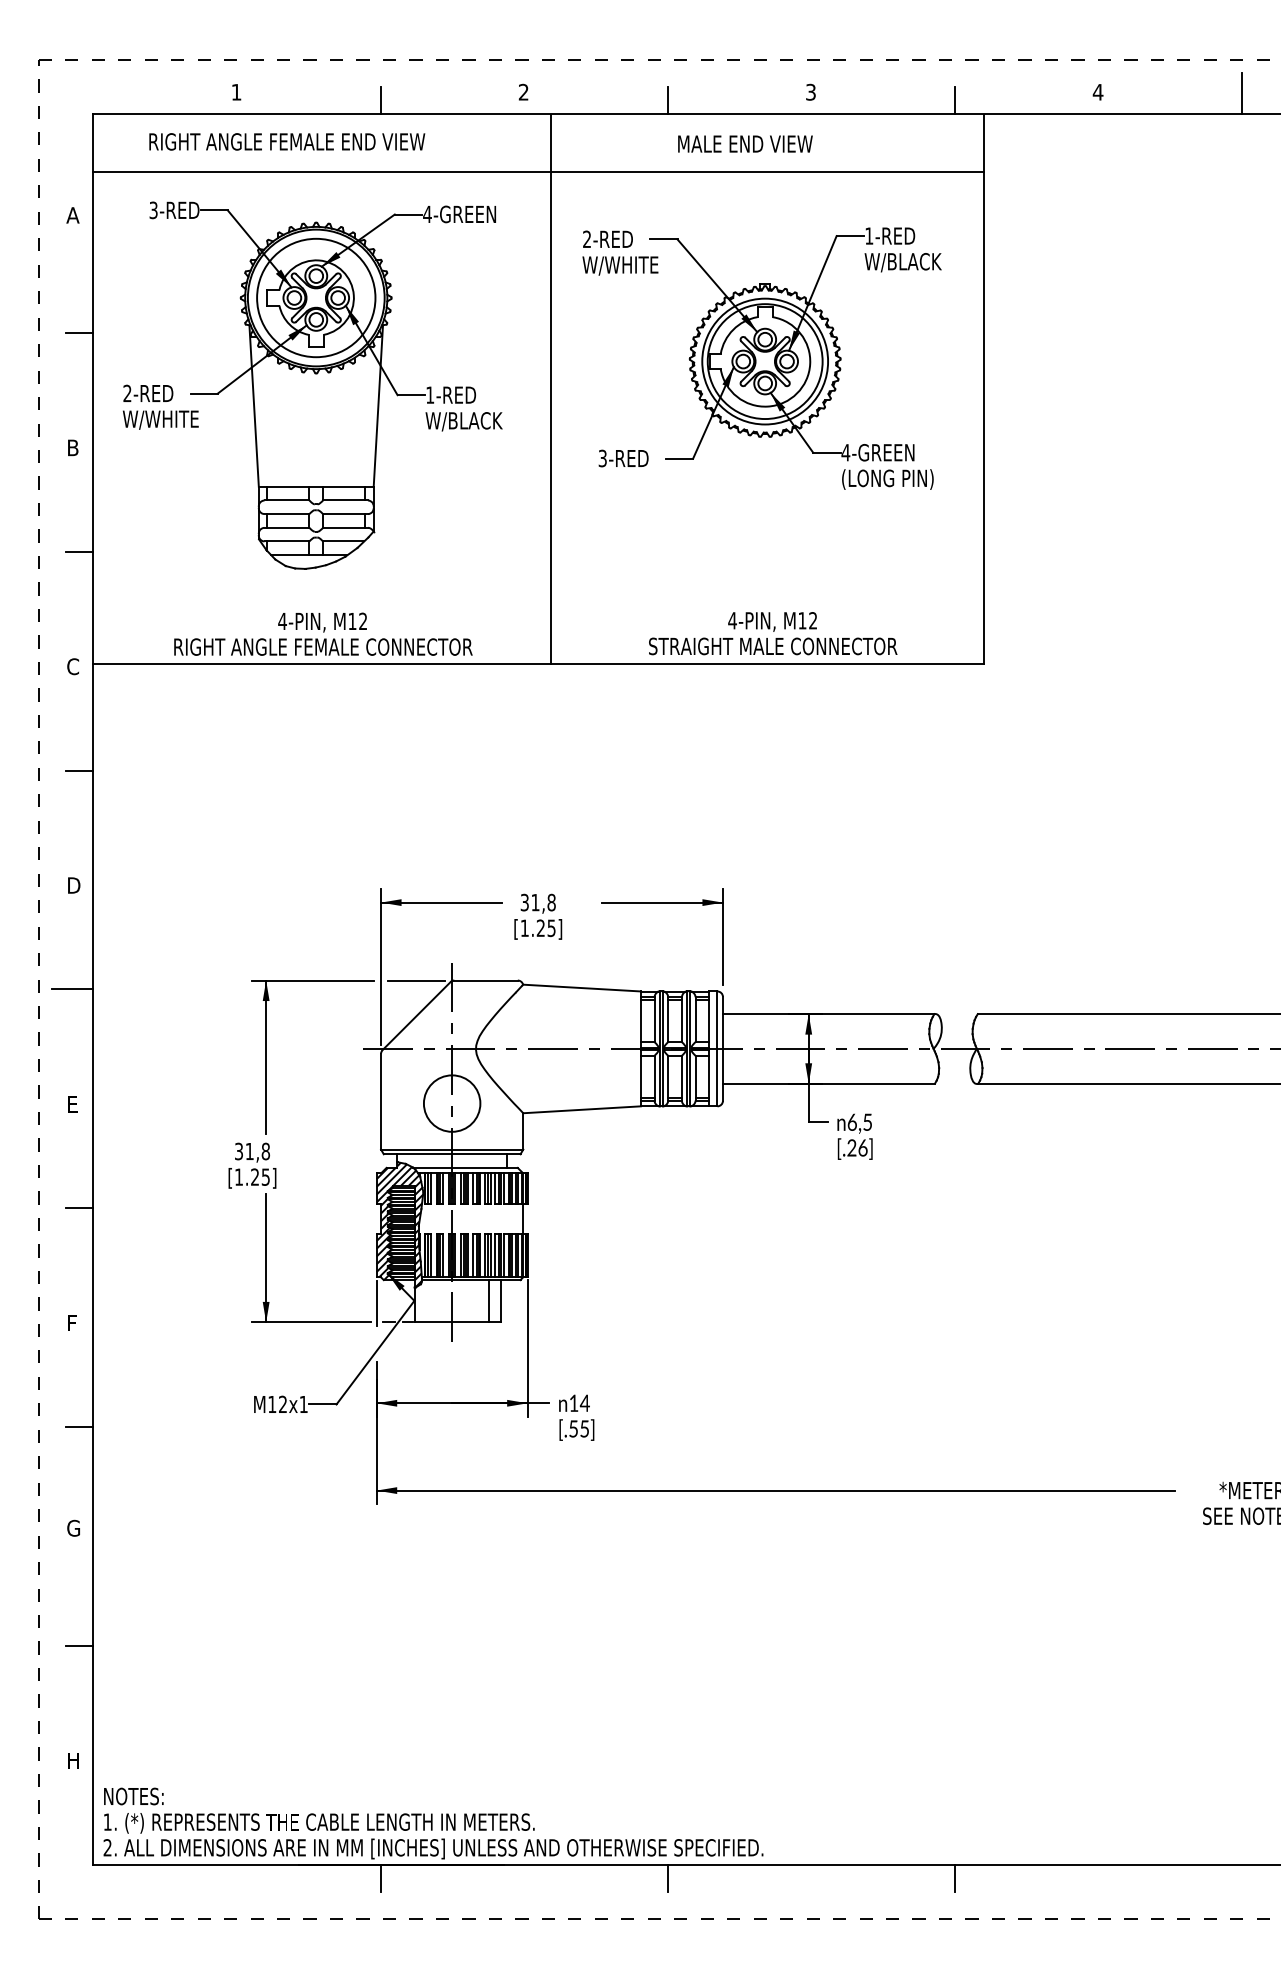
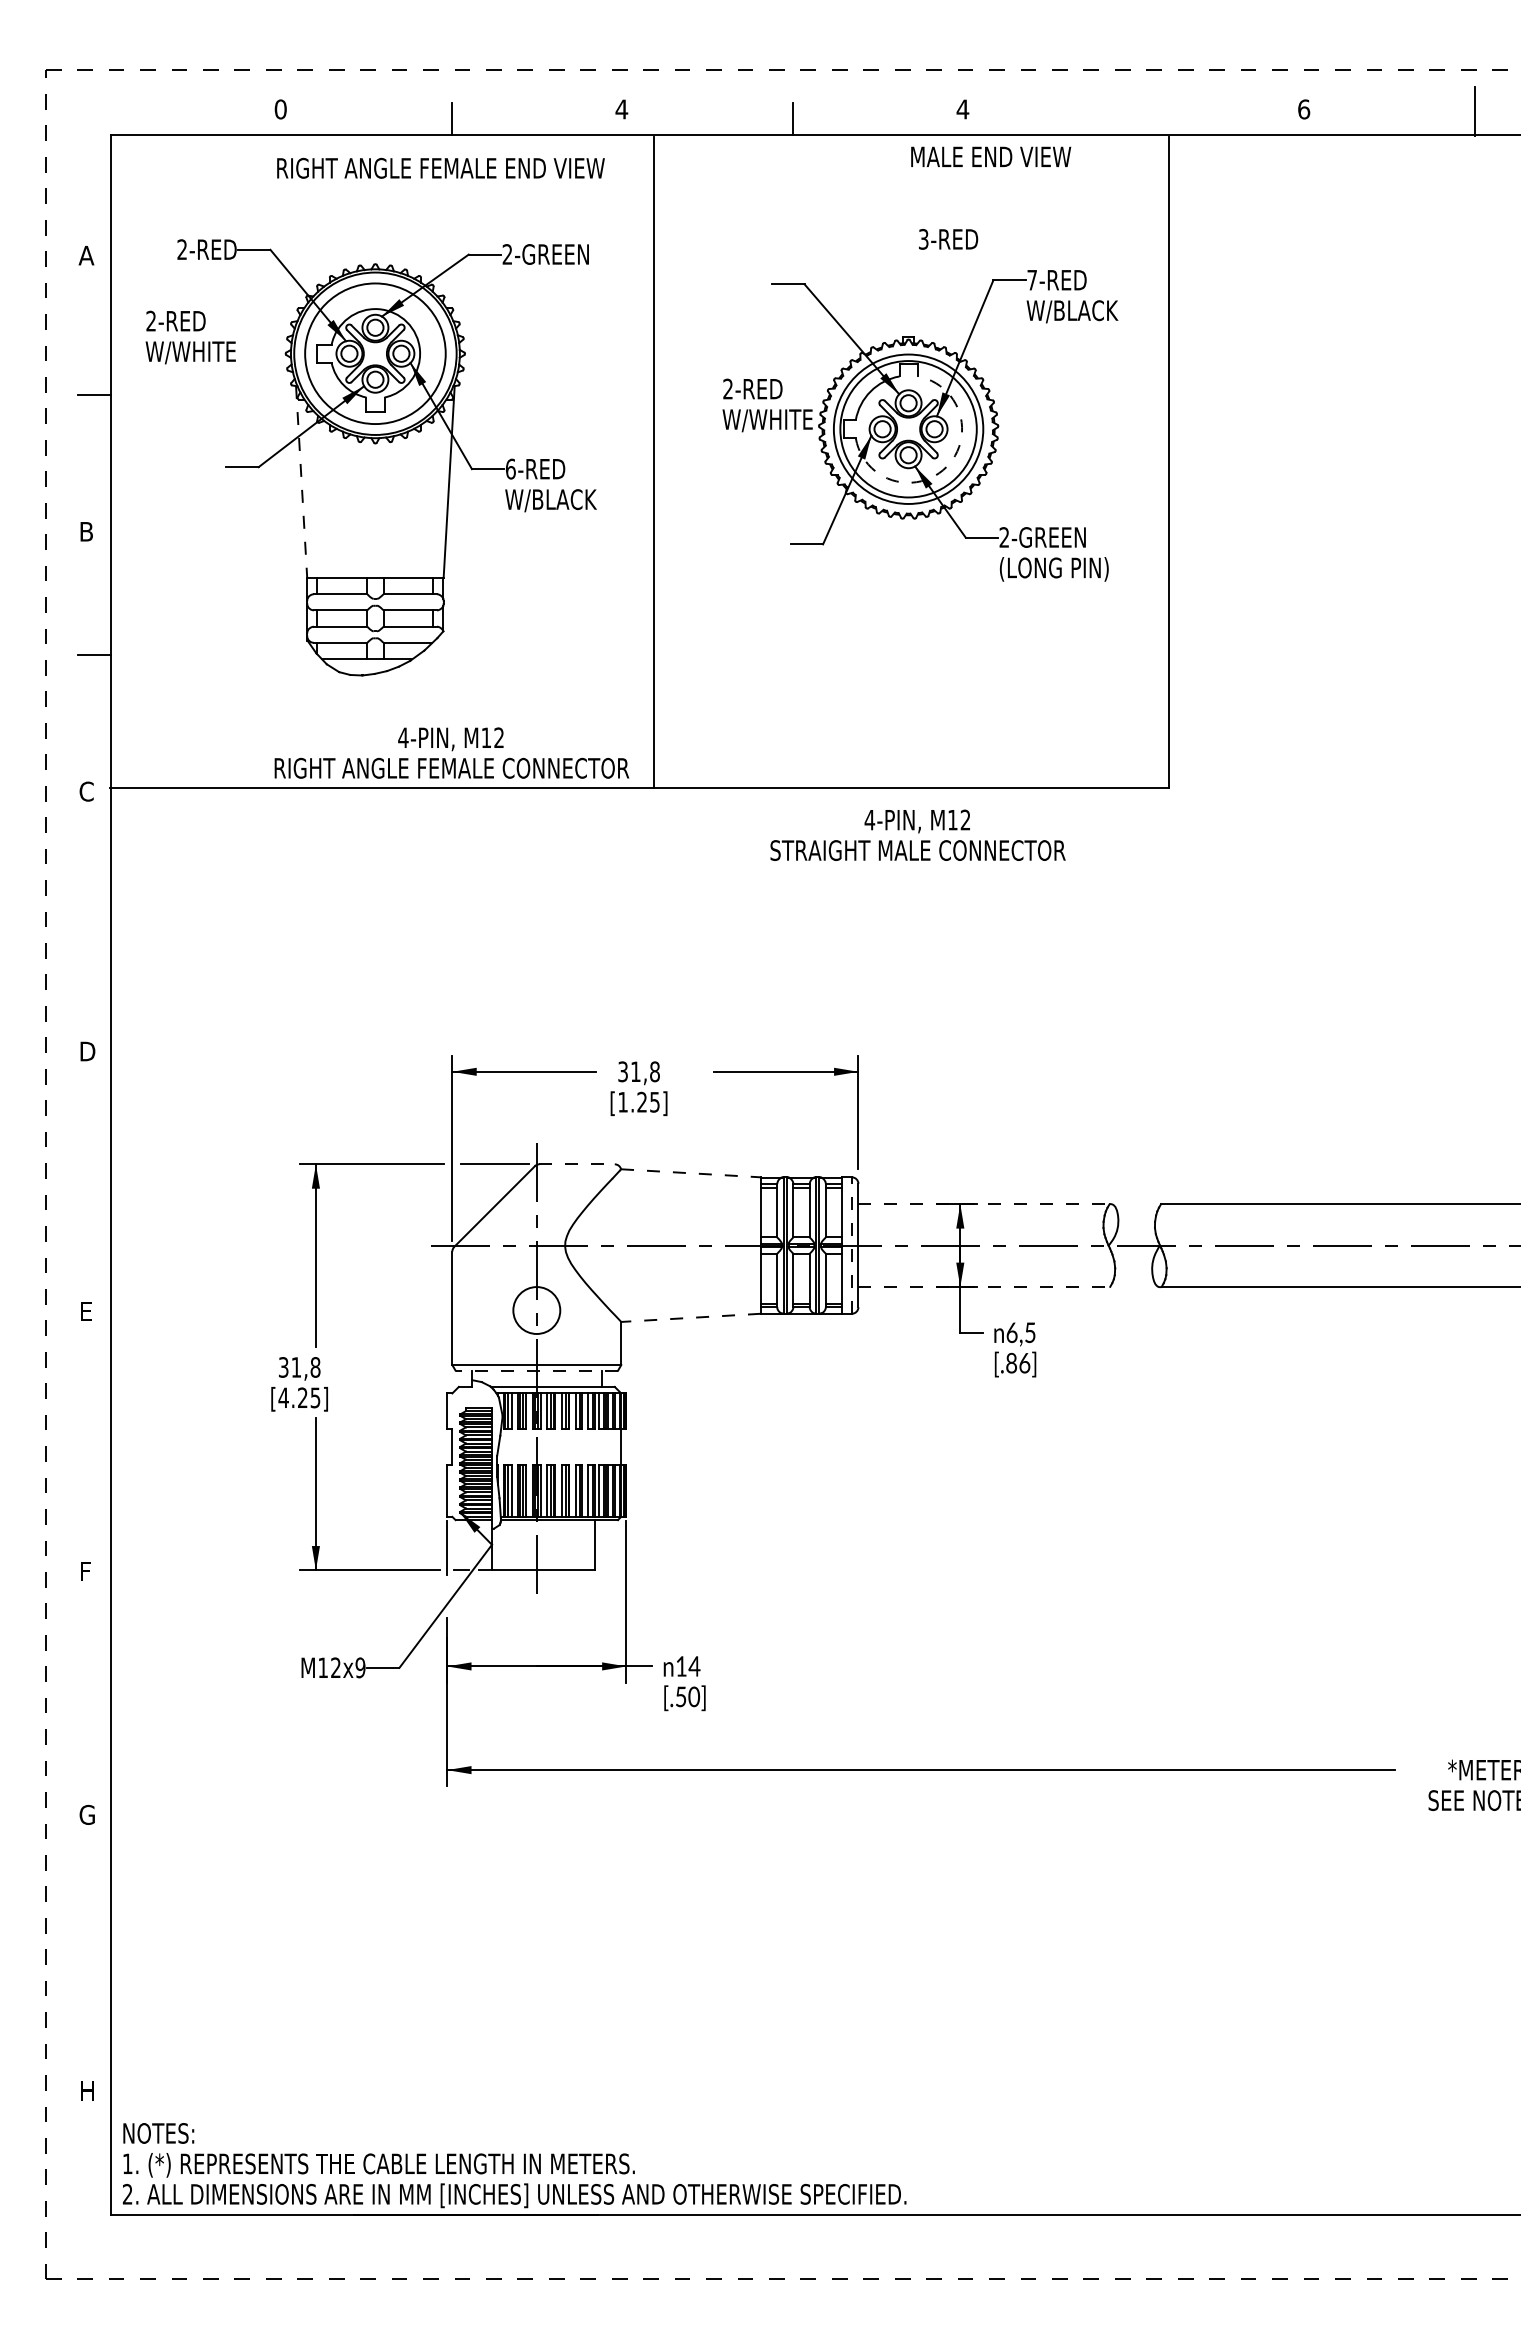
text: (236, 92) -> (280, 109), 1 -> 0
text: (523, 92) -> (621, 109), 2 -> 4
text: (810, 92) -> (962, 109), 3 -> 4
text: (1097, 92) -> (1303, 109), 4 -> 6
line: (955, 99) -> (1134, 118), removed
text: (286, 141) -> (440, 167), moved
text: (745, 143) -> (991, 156), moved
line: (537, 172) -> (638, 204), removed
text: (152, 210) -> (181, 249), 3-RED -> 2-RED
text: (427, 214) -> (507, 254), 4-GREEN -> 2-GREEN
text: (868, 236) -> (1031, 280), 1-RED -> 7-RED
text: (620, 253) -> (767, 405), moved
arc: (797, 393) -> (946, 467), solid -> dashed
text: (430, 394) -> (510, 468), 1-RED -> 6-RED
line: (254, 406) -> (301, 482), solid -> dashed
text: (160, 407) -> (190, 337), moved
text: (845, 452) -> (1004, 537), 4-GREEN -> 2-GREEN
text: (623, 458) -> (948, 239), moved
text: (772, 632) -> (917, 834), moved
text: (323, 633) -> (451, 752), moved
line: (79, 771) -> (94, 915), removed
line: (486, 980) -> (577, 1164), solid -> dashed
line: (582, 988) -> (691, 1173), solid -> dashed
line: (72, 989) -> (86, 1175), removed
line: (829, 1014) -> (984, 1204), solid -> dashed
line: (717, 1048) -> (851, 1245), solid -> dashed
line: (829, 1084) -> (984, 1287), solid -> dashed
circle: (451, 1103) -> (536, 1310), size x0.7
line: (582, 1109) -> (691, 1317), solid -> dashed
text: (851, 1148) -> (1011, 1363), [.26] -> [.86]
line: (451, 1154) -> (536, 1370), solid -> dashed
text: (238, 1176) -> (283, 1397), [1.25] -> [4.25]
line: (79, 1207) -> (94, 1434), removed
hatch: (399, 1224) -> (474, 1454), removed
line: (488, 1301) -> (580, 1545), removed
text: (303, 1404) -> (360, 1667), M12x1 -> M12x9
line: (79, 1426) -> (94, 1694), removed
text: (584, 1428) -> (694, 1696), [.55] -> [.50]
line: (79, 1645) -> (94, 1954), removed
line: (380, 1878) -> (451, 2230), removed
line: (667, 1878) -> (792, 2230), removed
line: (955, 1878) -> (1134, 2230), removed

